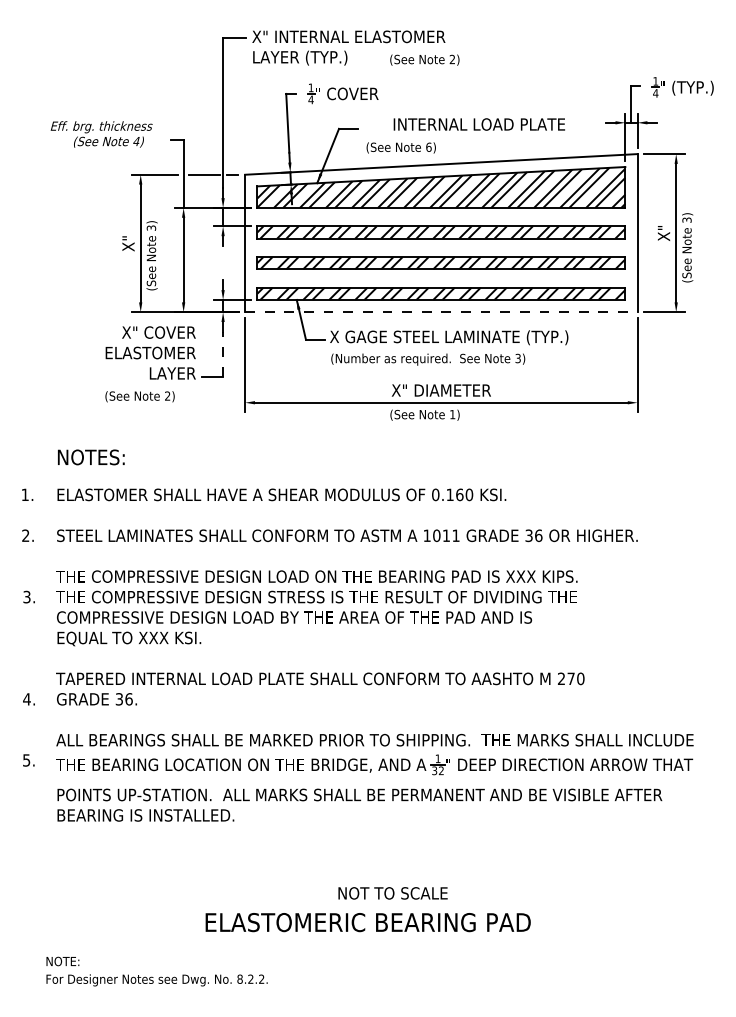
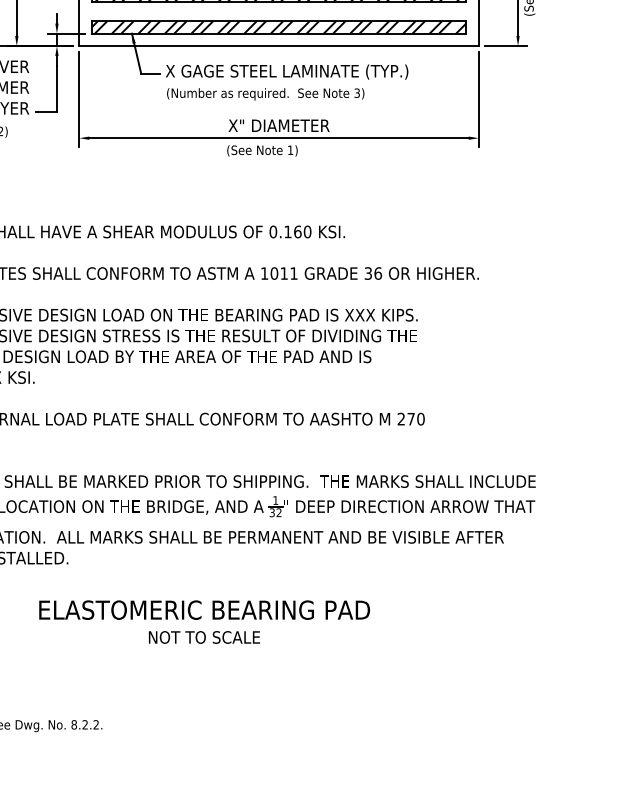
line: (441, 312) -> (279, 46), dashed -> solid
line: (223, 353) -> (57, 88), dashed -> solid
text: (392, 893) -> (203, 637), moved
text: (367, 922) -> (203, 610), moved

